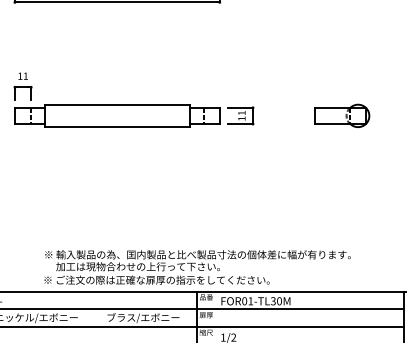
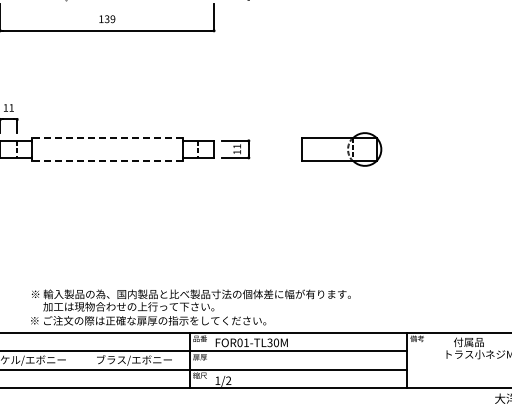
line: (117, 104) -> (107, 137), solid -> dashed
part: (342, 115) -> (342, 148), size x1.4
line: (117, 127) -> (107, 161), solid -> dashed

